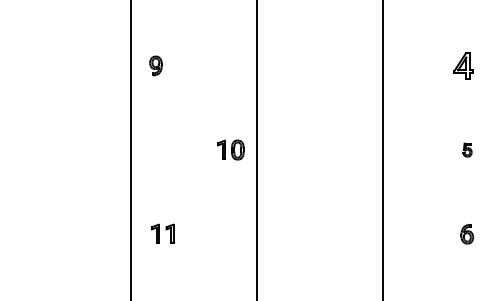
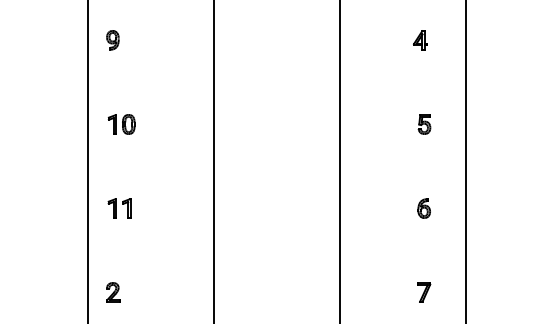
part: (463, 66) -> (420, 40), size x0.71
part: (230, 150) -> (121, 124), moved
part: (467, 150) -> (424, 124), size x1.43

